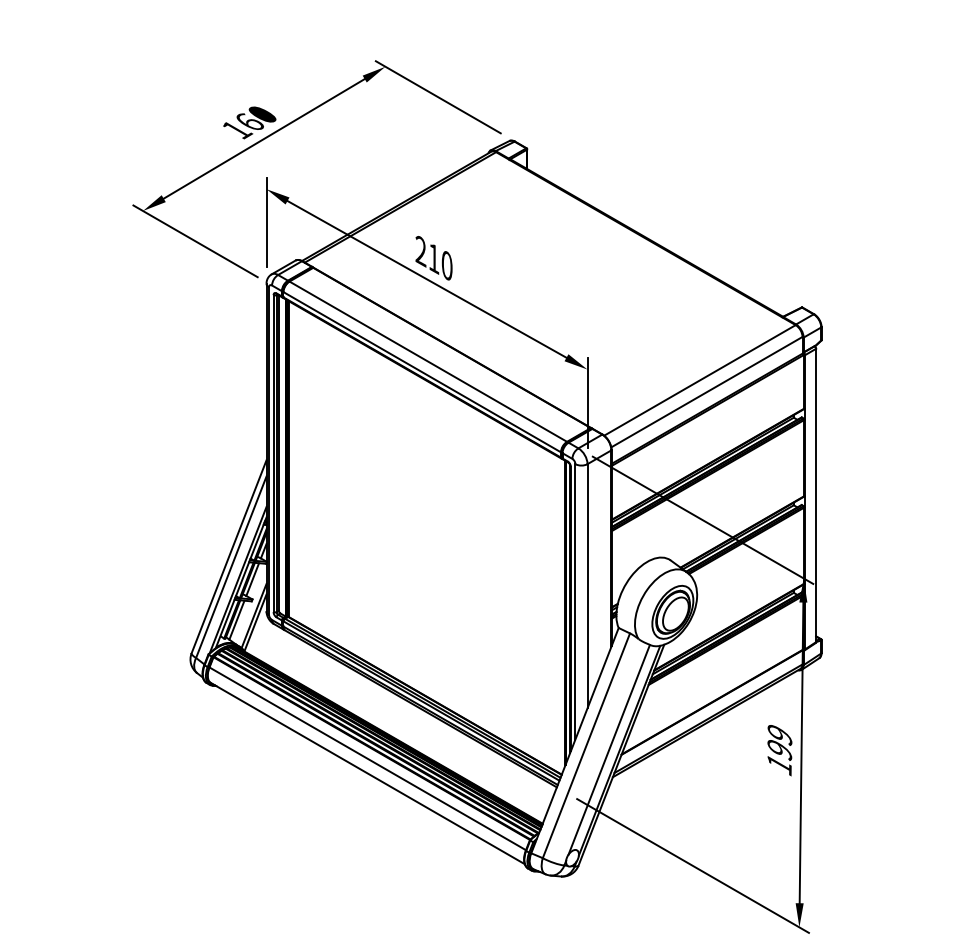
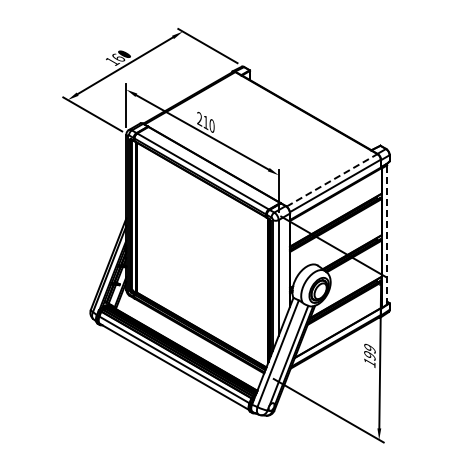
line: (700, 380) -> (332, 180), solid -> dashed
line: (816, 494) -> (387, 234), solid -> dashed

